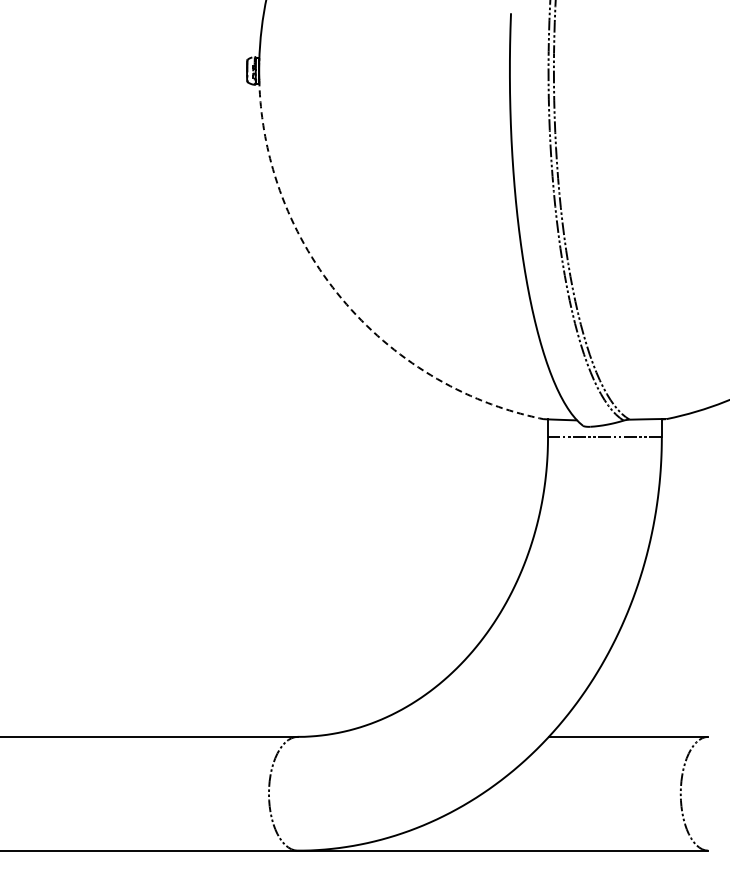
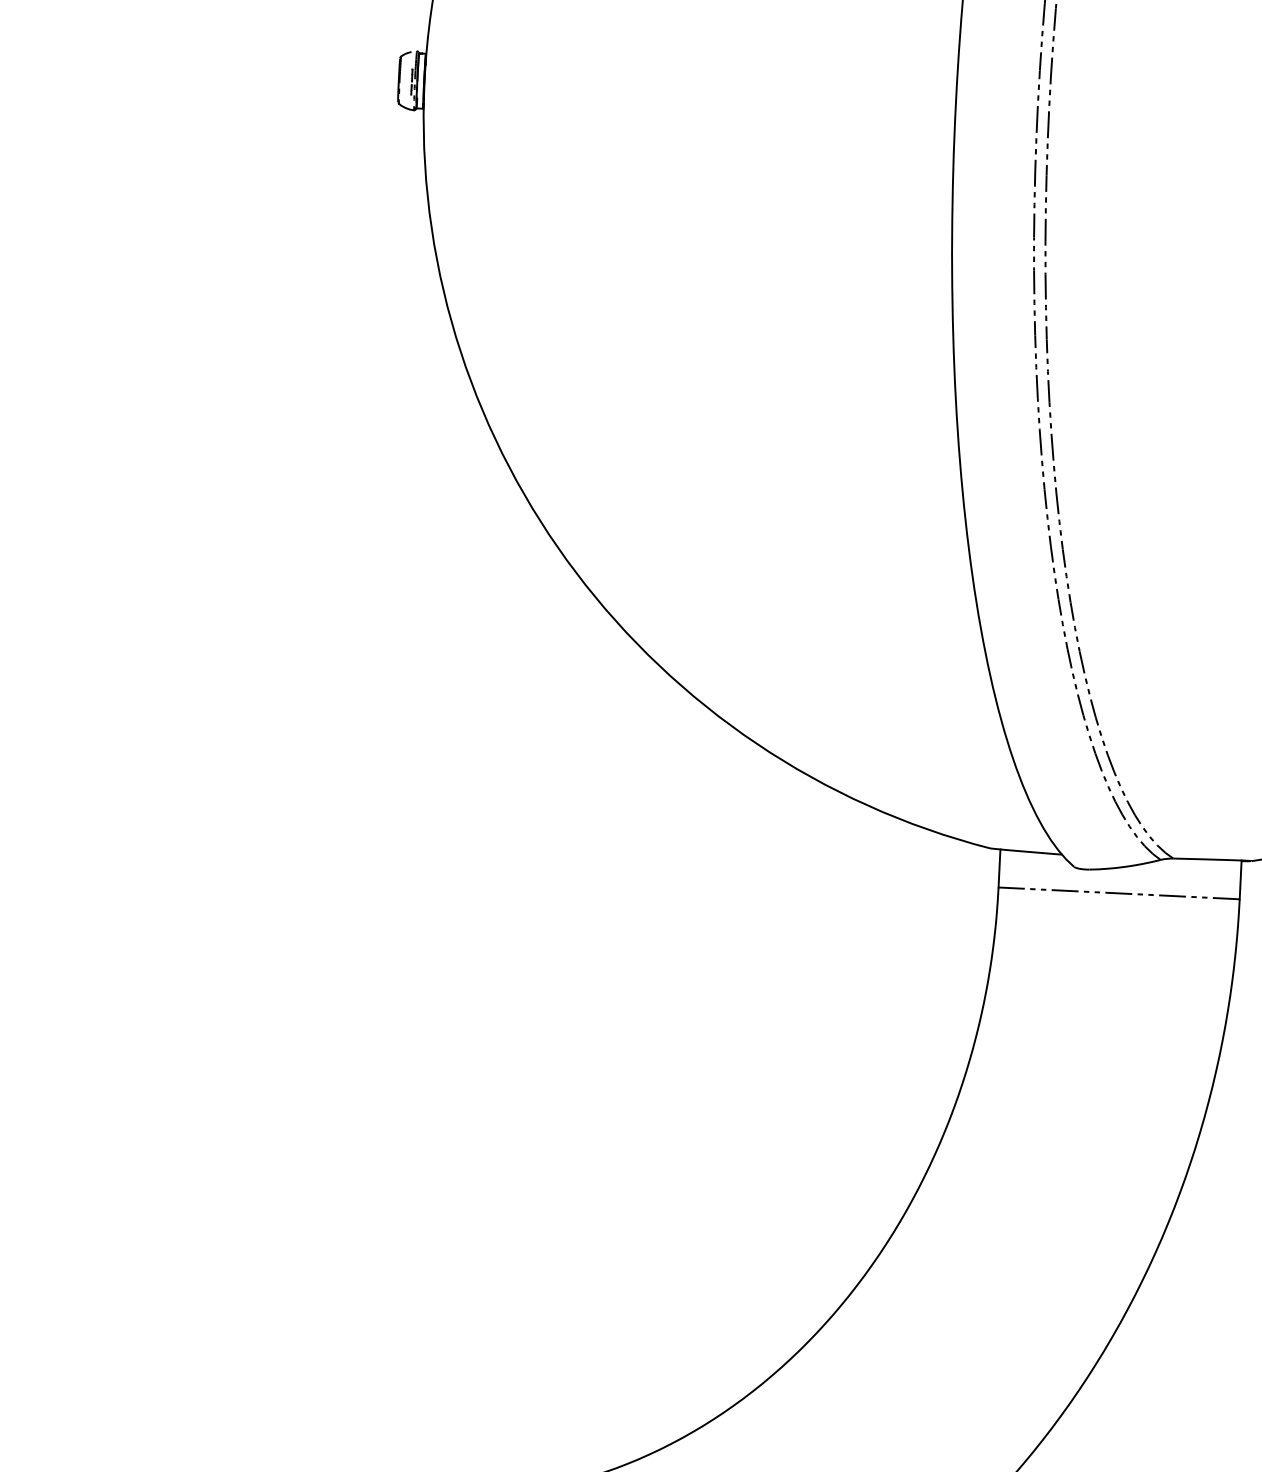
arc: (341, 298) -> (575, 571), dashed -> solid

